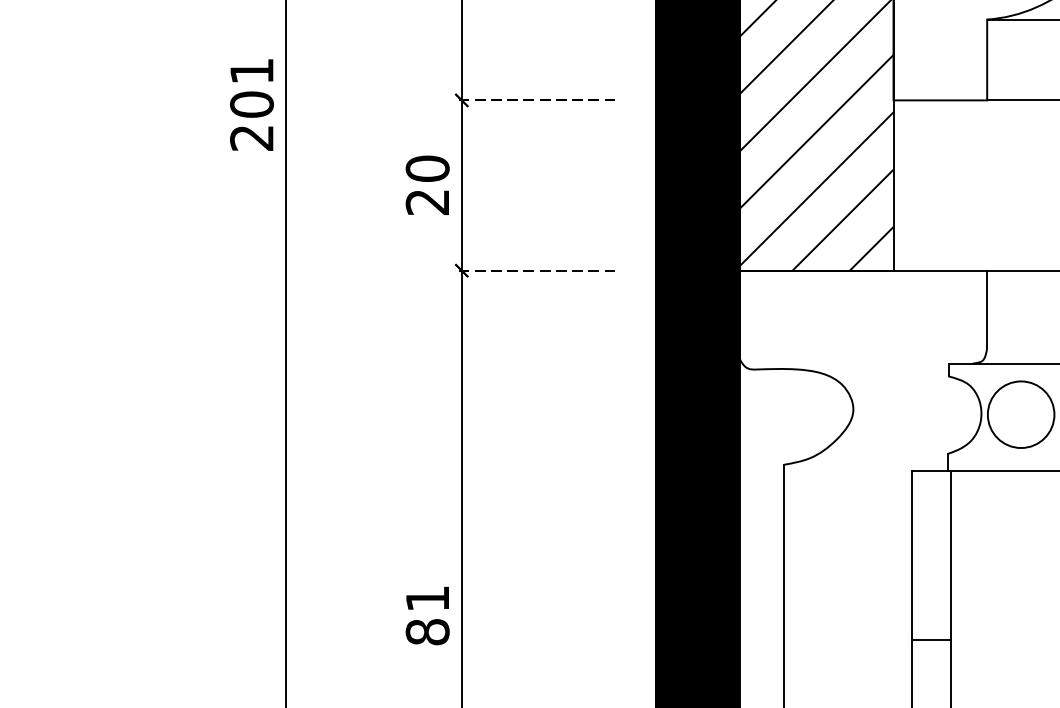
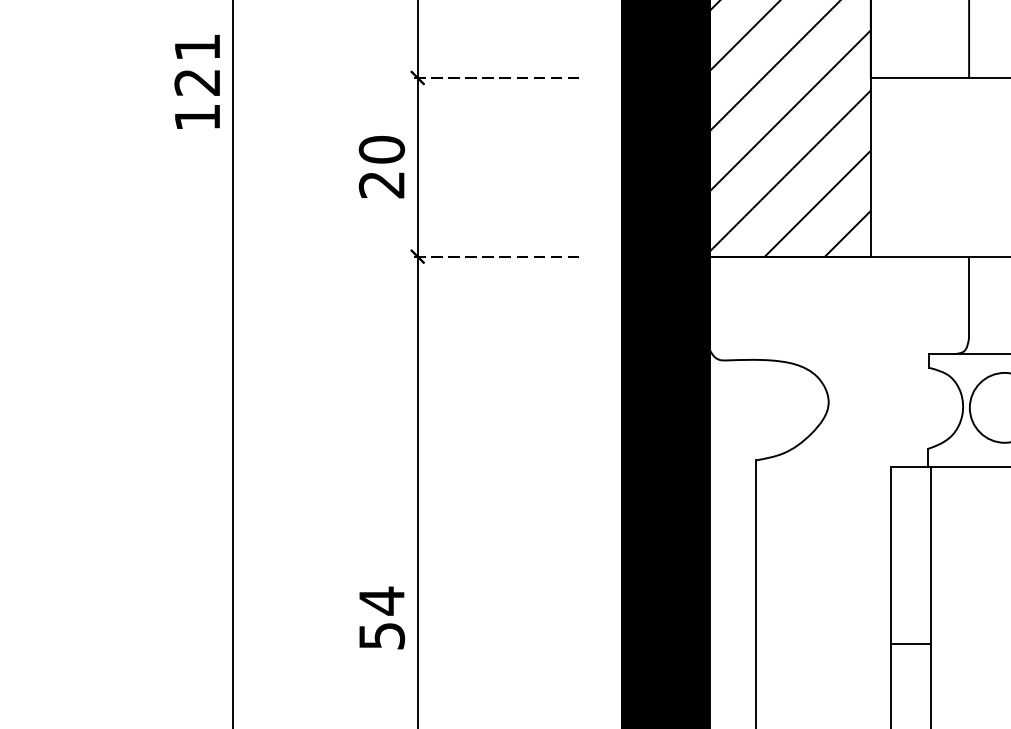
text: (251, 120) -> (197, 99), 201 -> 121
text: (427, 615) -> (381, 618), 81 -> 54

